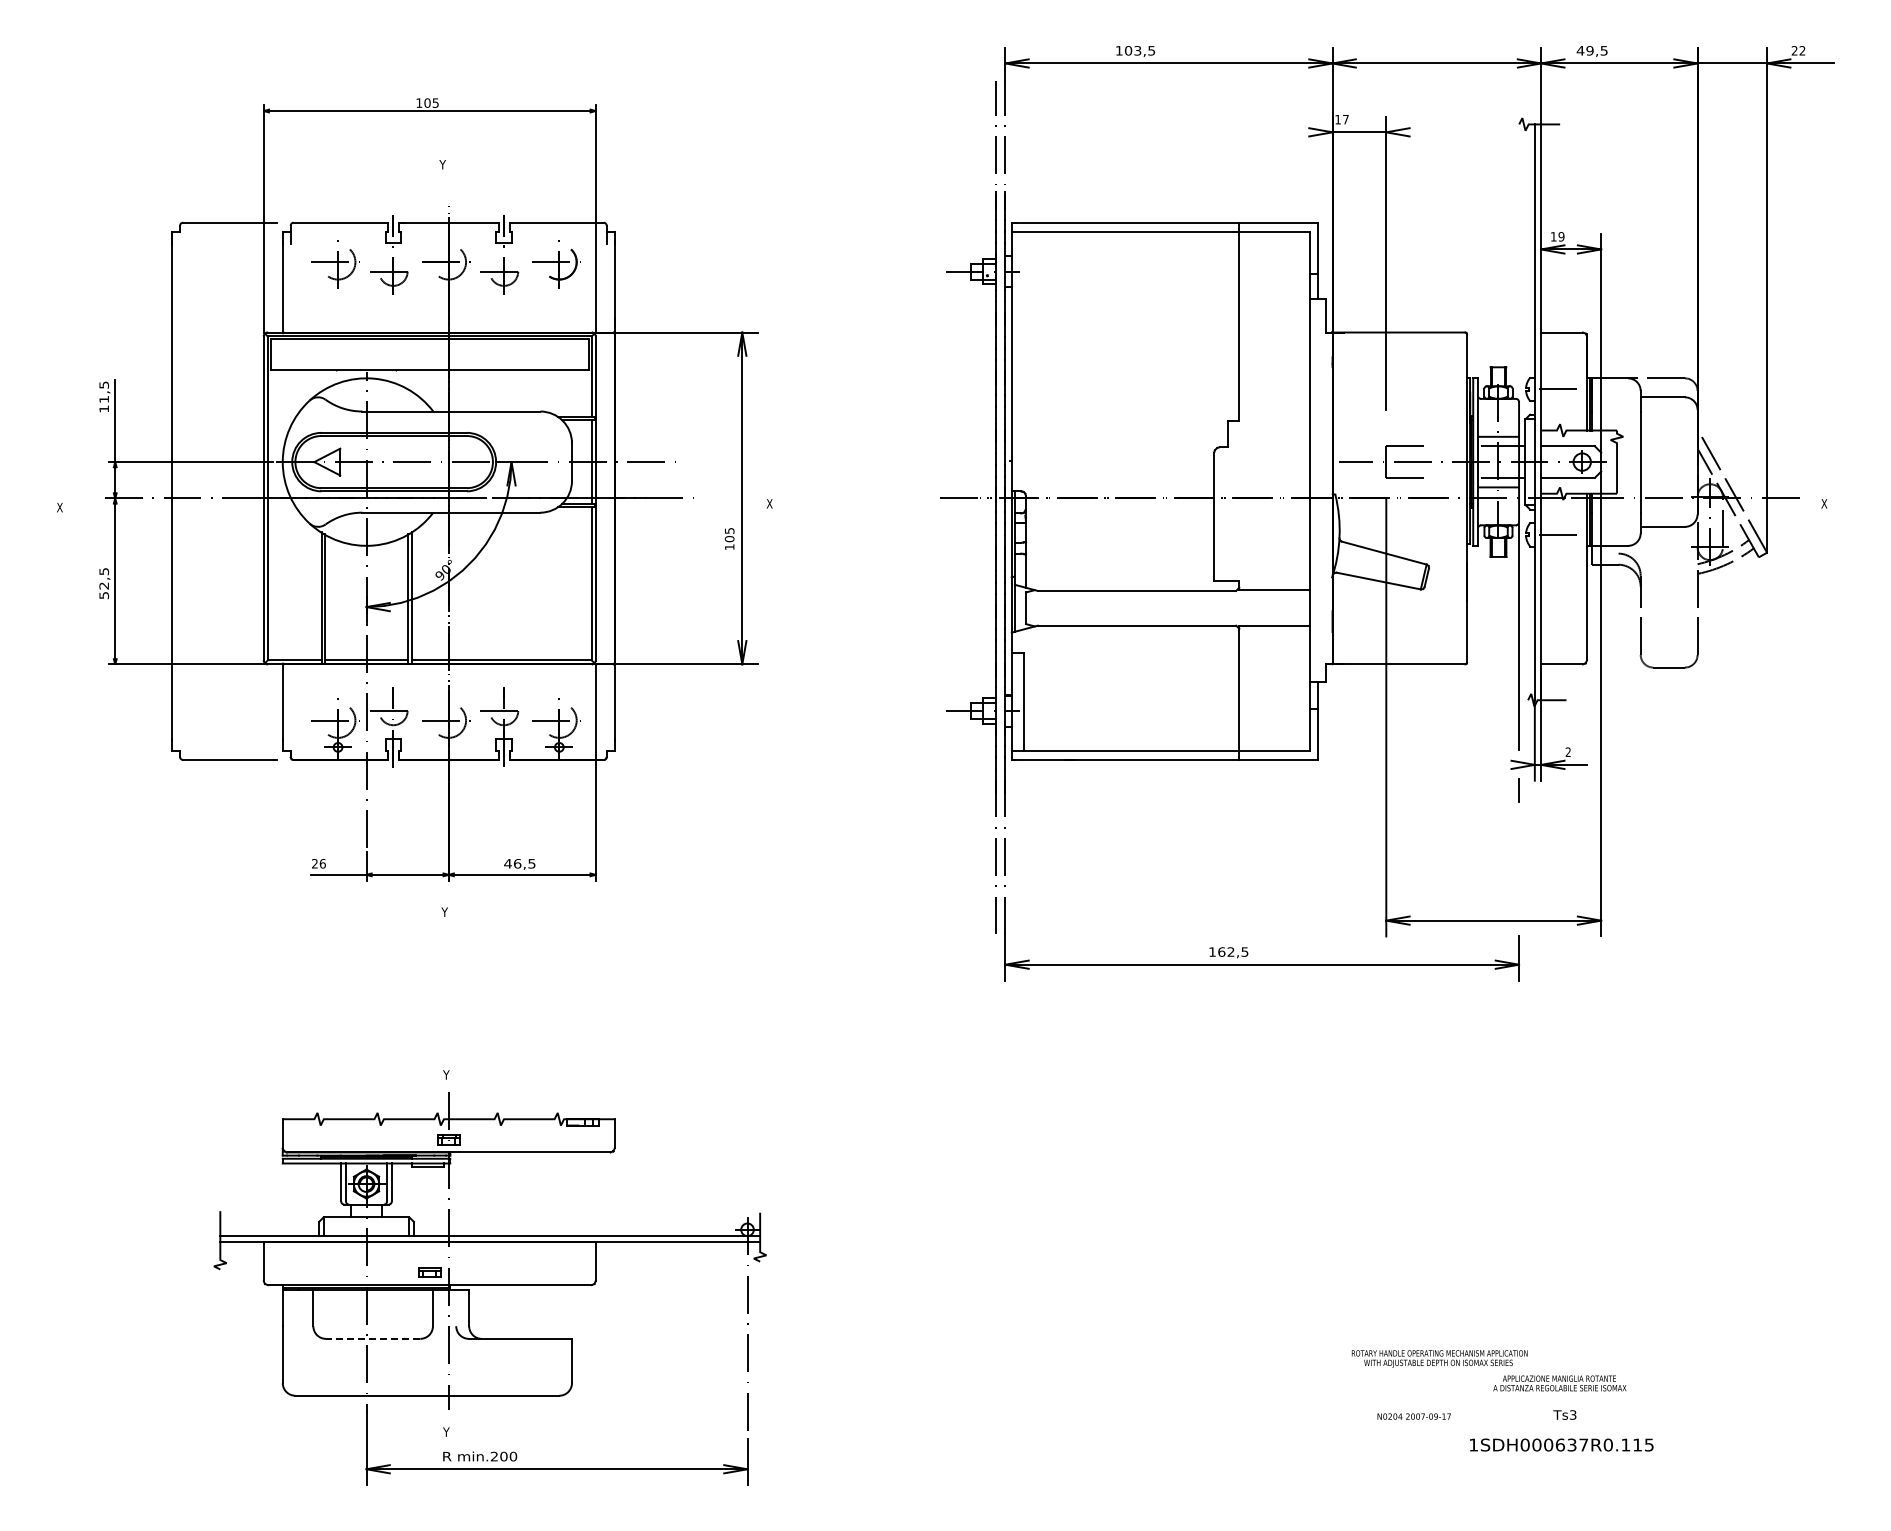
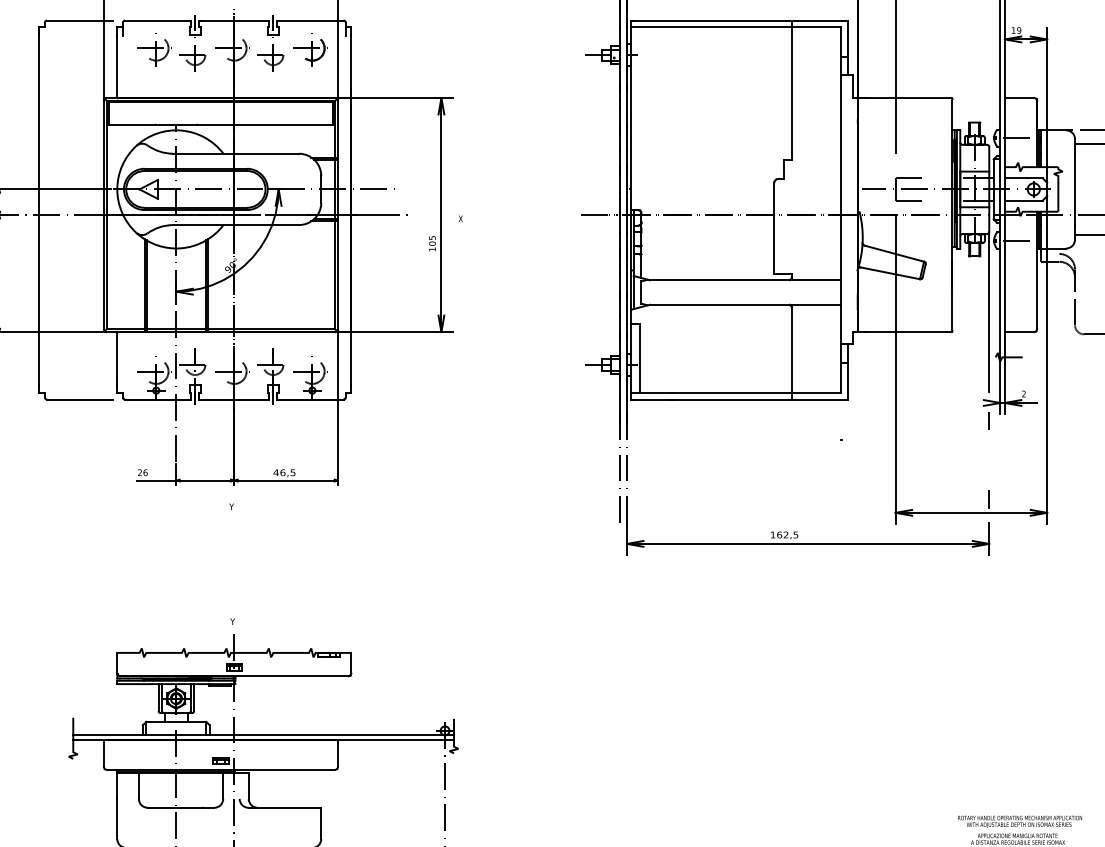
line: (1519, 901) -> (989, 499), added
line: (372, 1338) -> (180, 807), dashed -> solid
text: (1439, 1358) -> (1019, 821), moved

